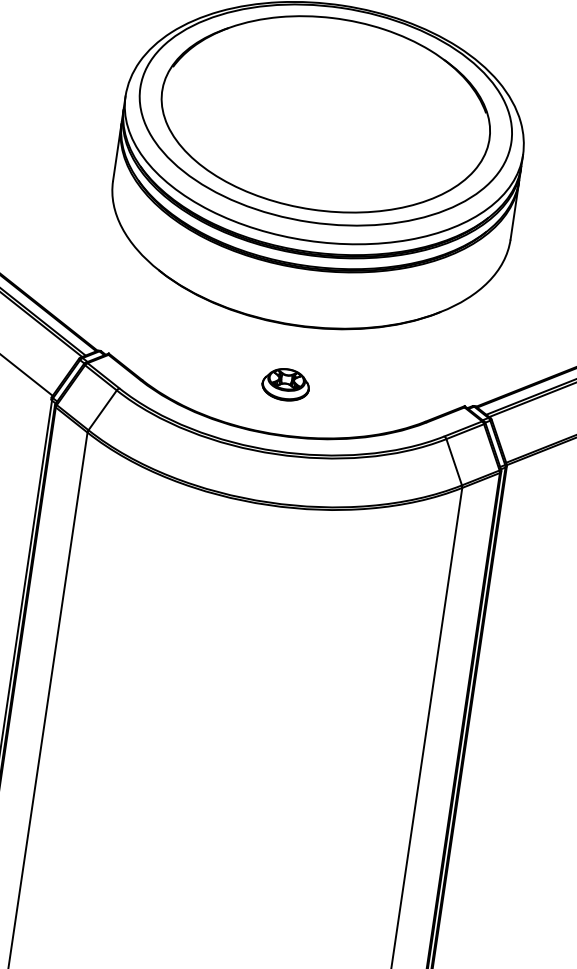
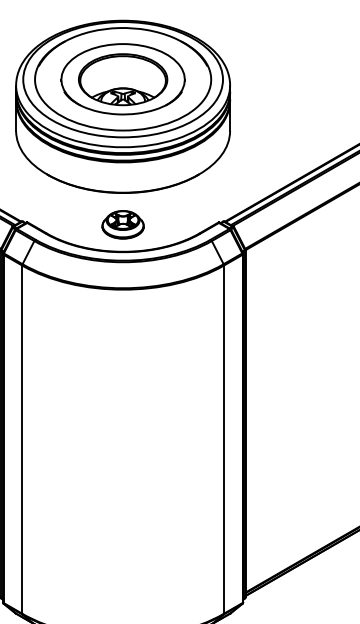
part: (324, 114) -> (122, 79), added
part: (285, 383) -> (122, 224), size x1.67

